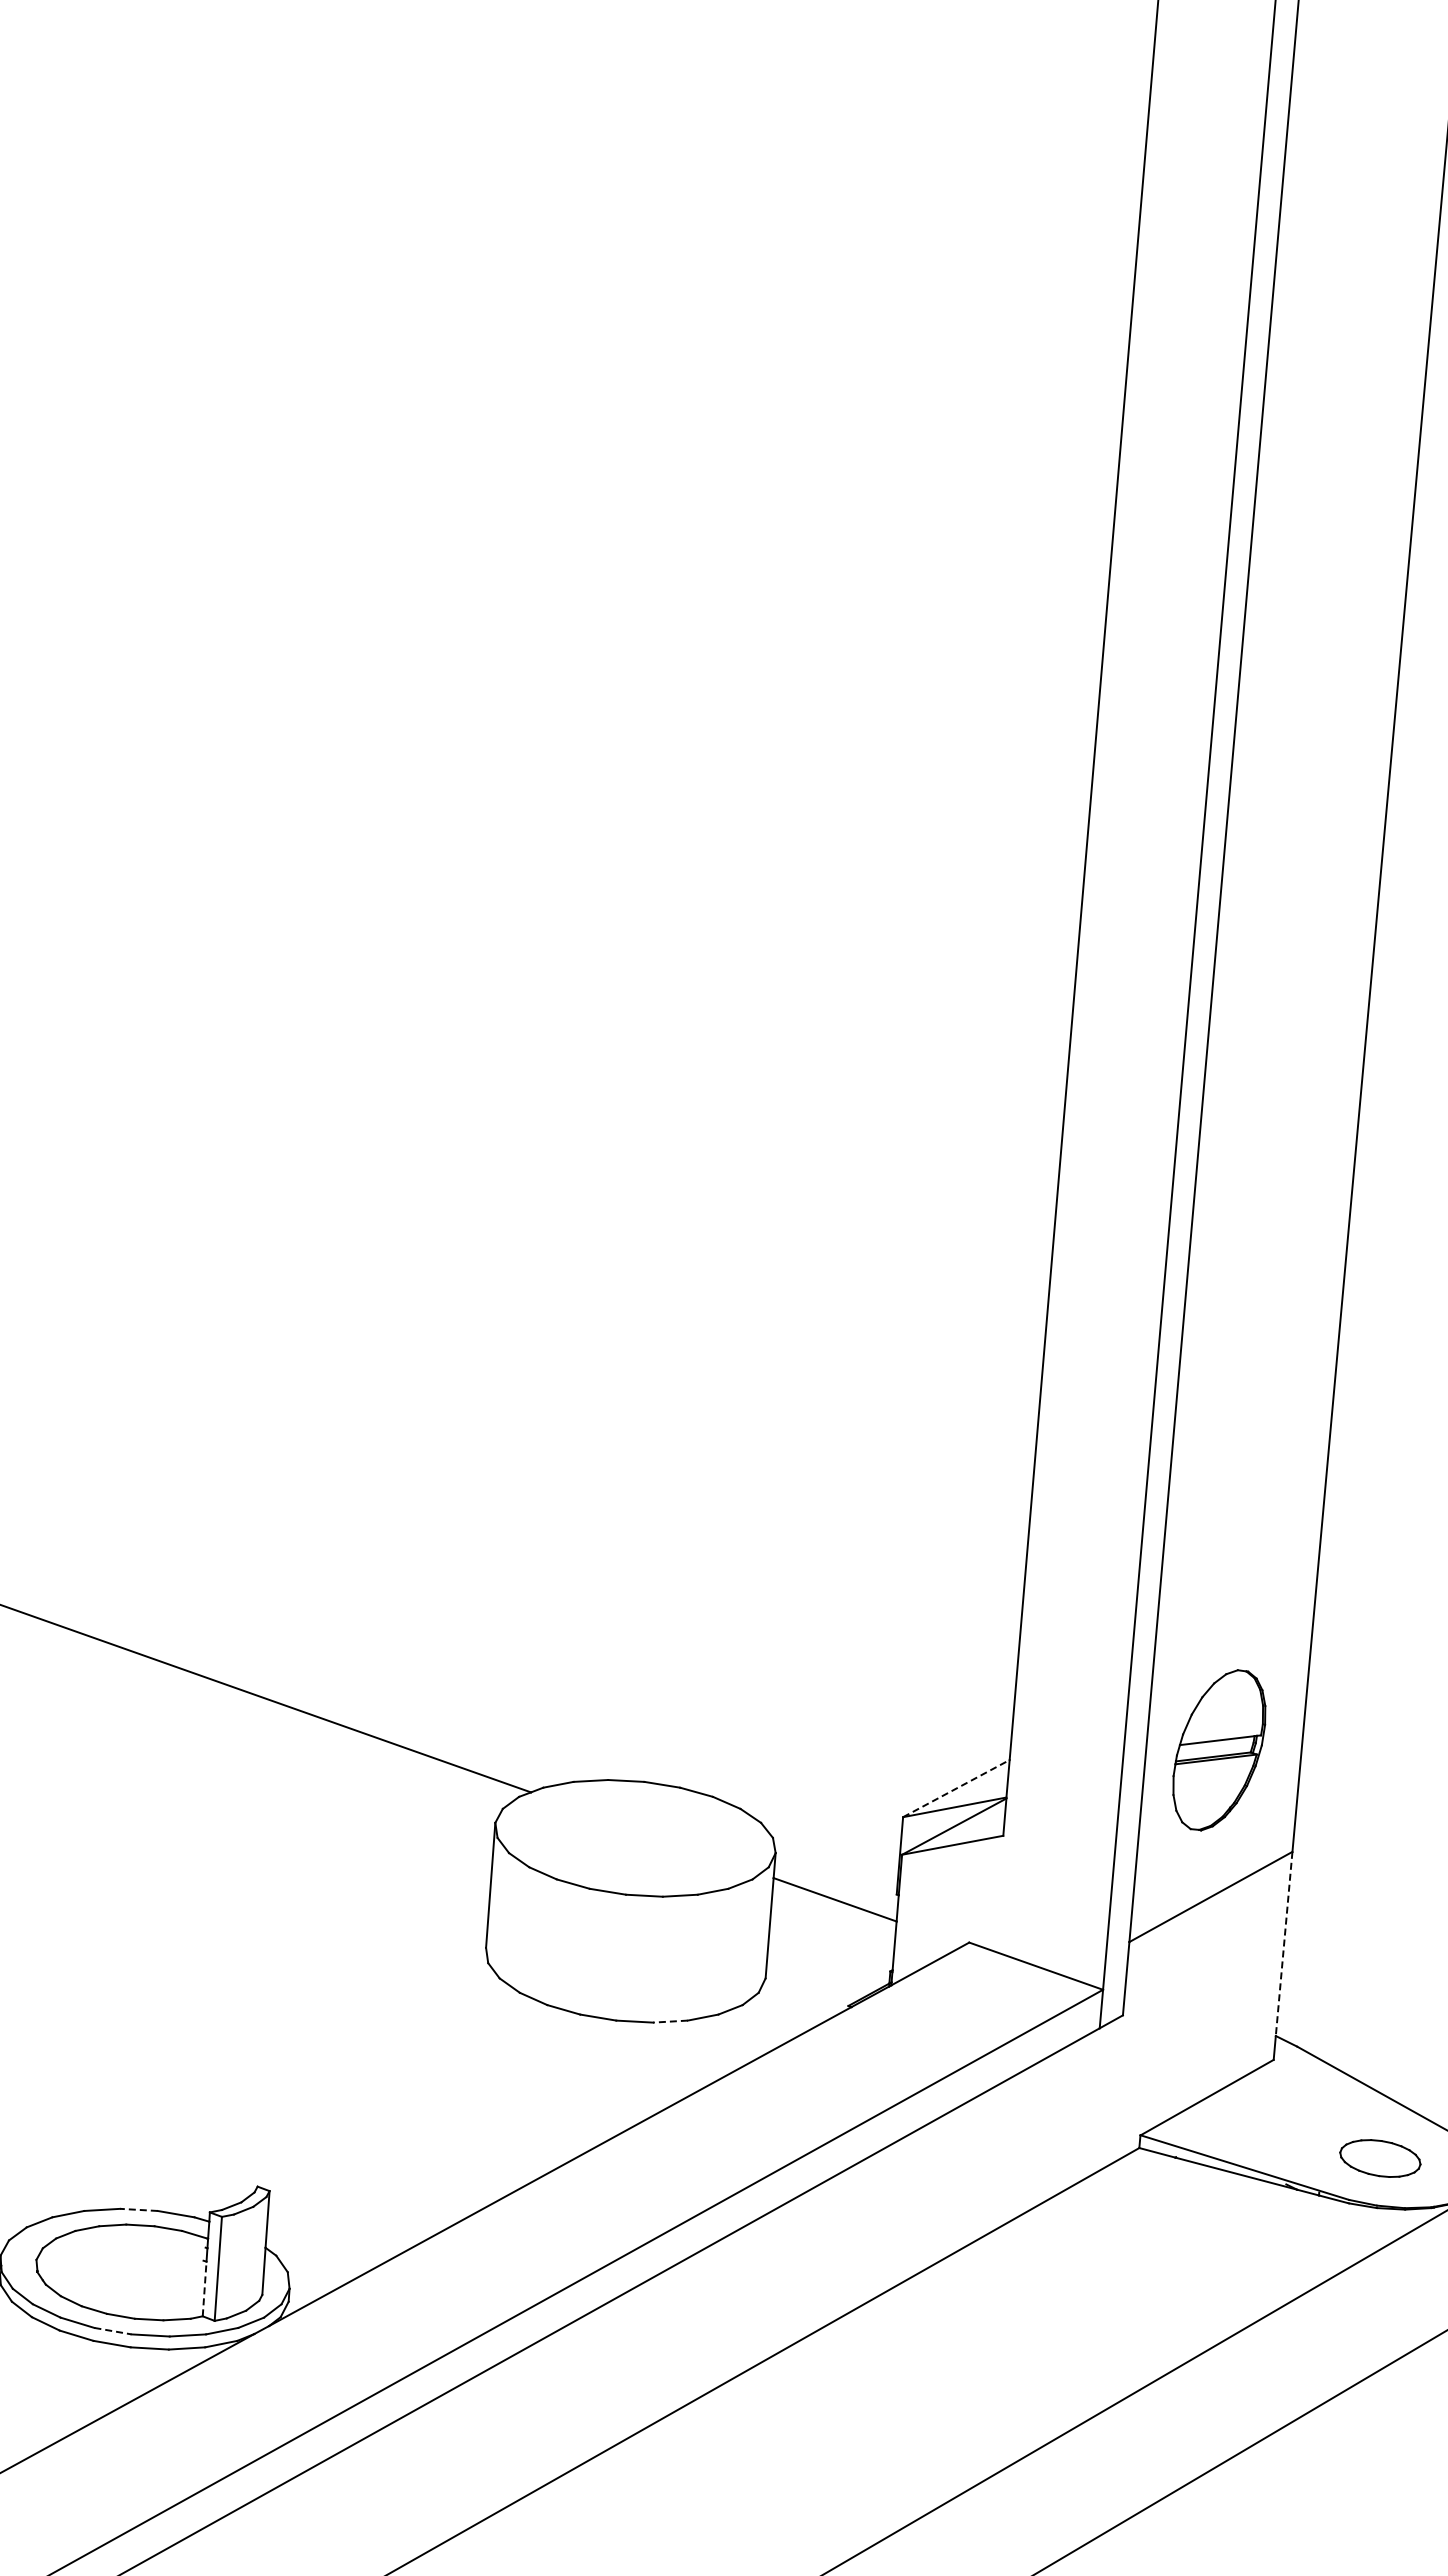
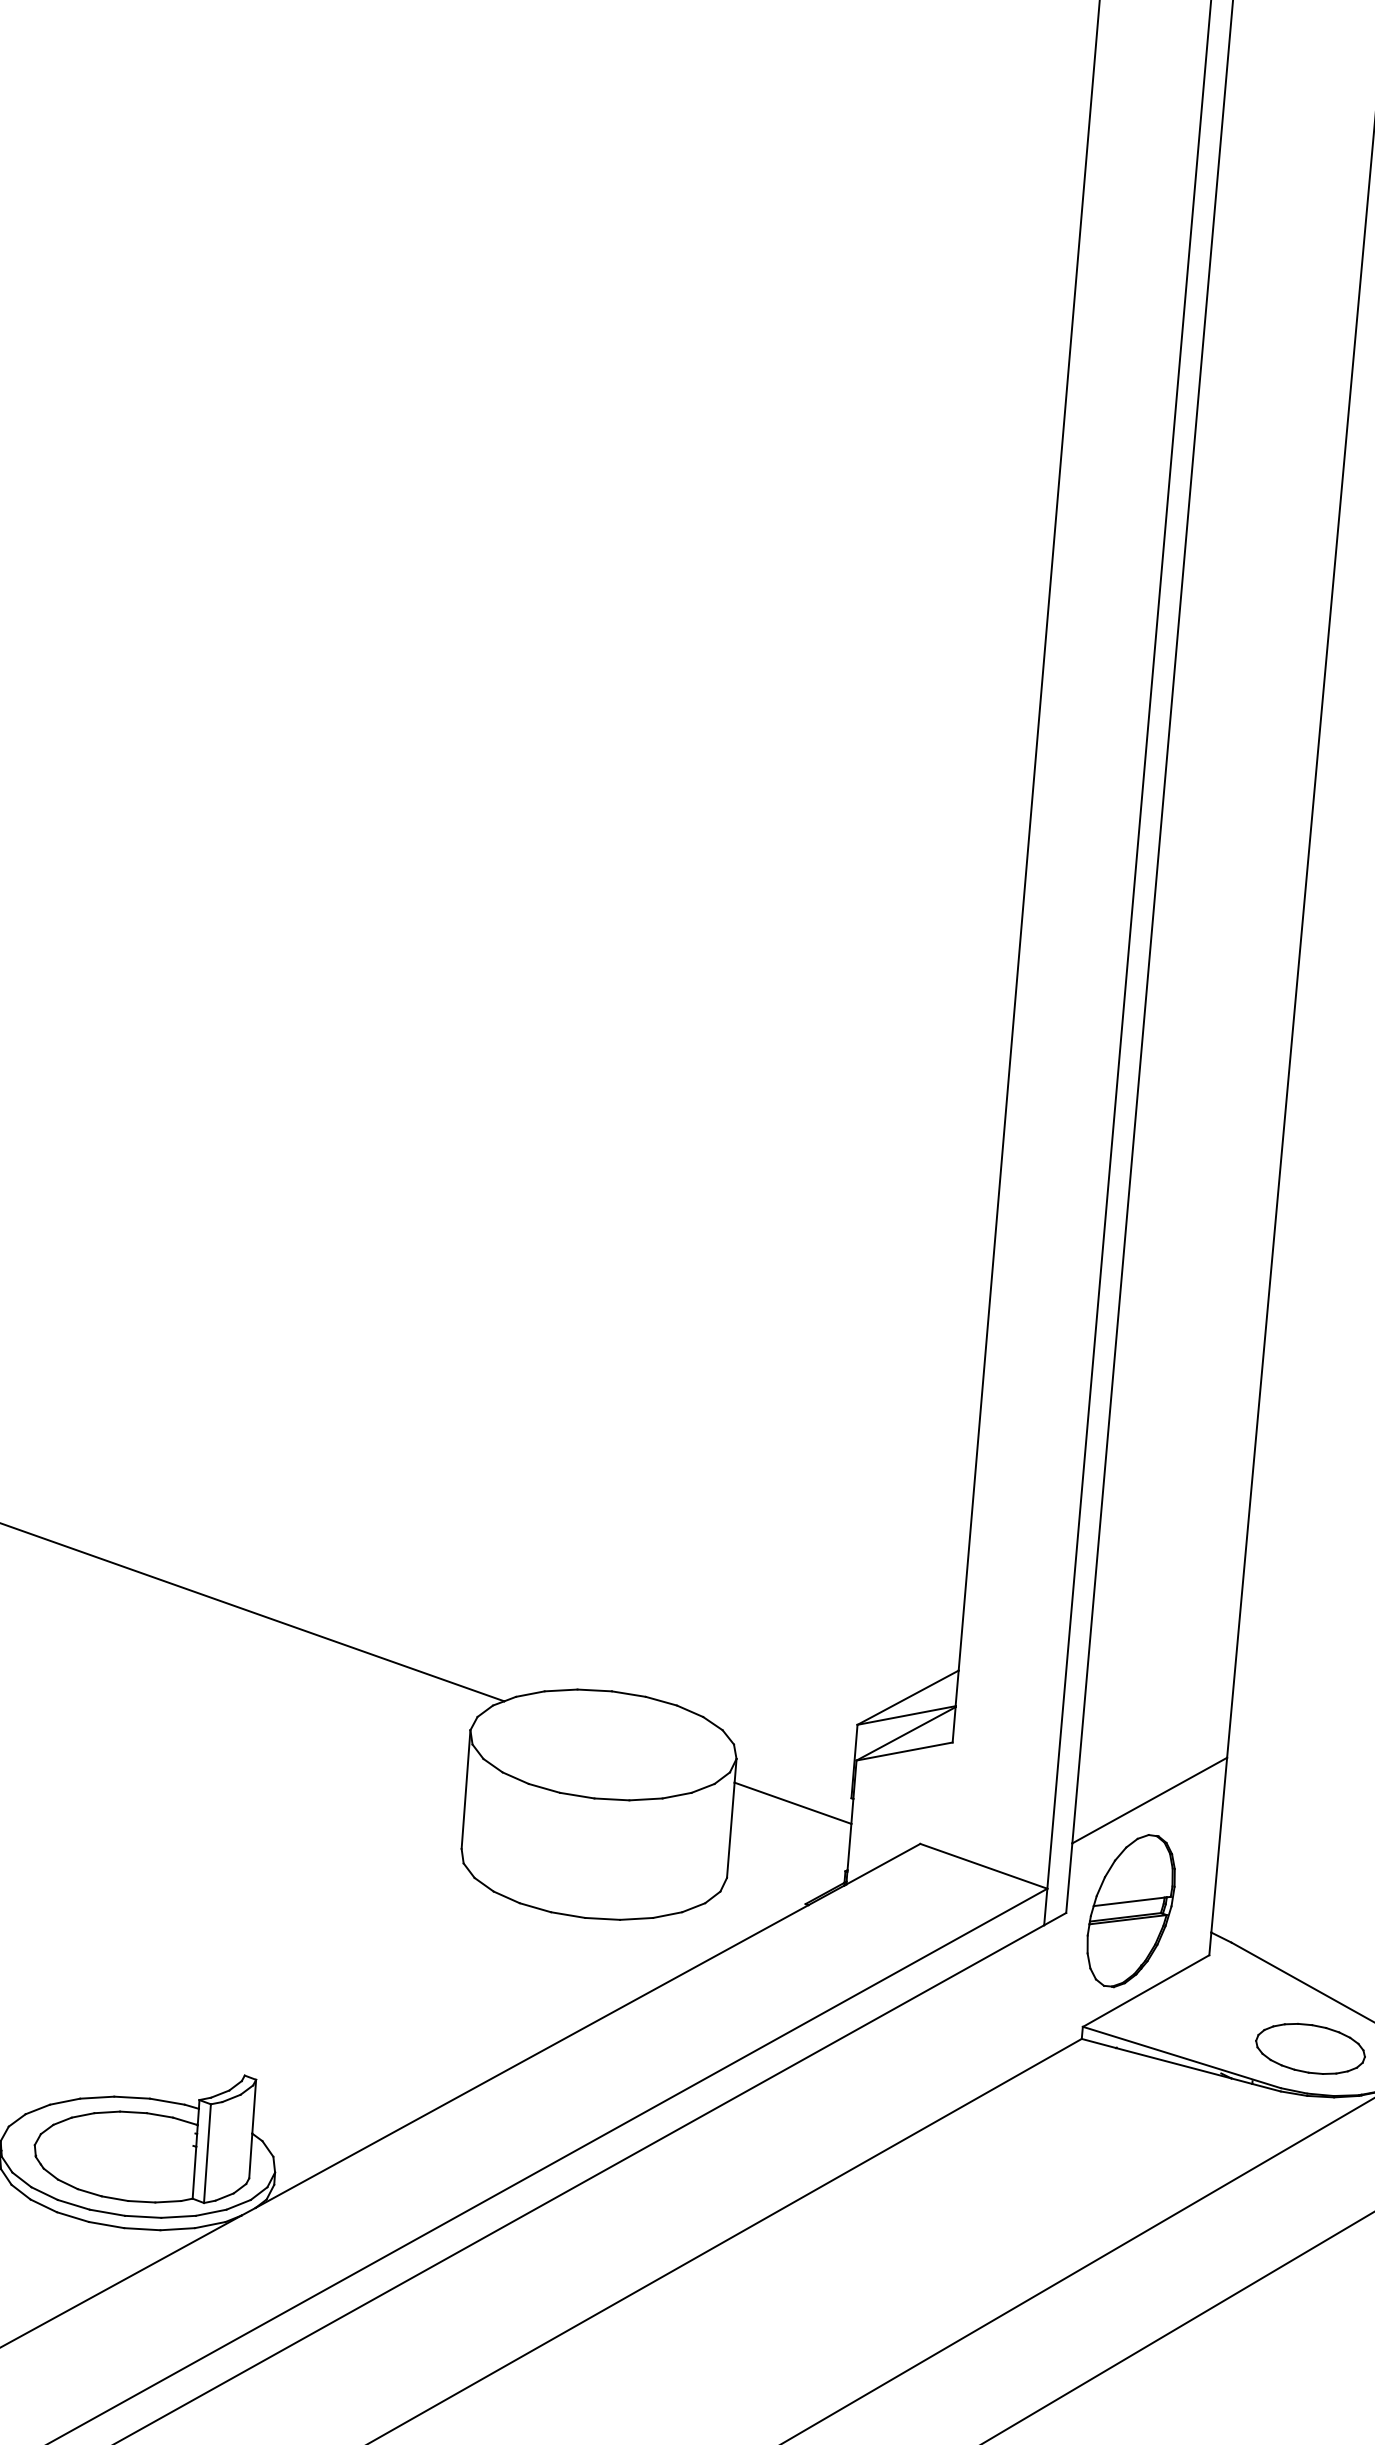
part: (1219, 1750) -> (1131, 1911), moved
line: (956, 1788) -> (908, 1697), dashed -> solid
line: (1284, 1944) -> (1219, 1845), dashed -> solid
line: (669, 2021) -> (635, 1918), dashed -> solid
part: (1380, 2158) -> (1310, 2048), size x1.43
line: (138, 2209) -> (131, 2097), dashed -> solid
line: (204, 2288) -> (194, 2172), dashed -> solid
line: (112, 2331) -> (107, 2213), dashed -> solid

